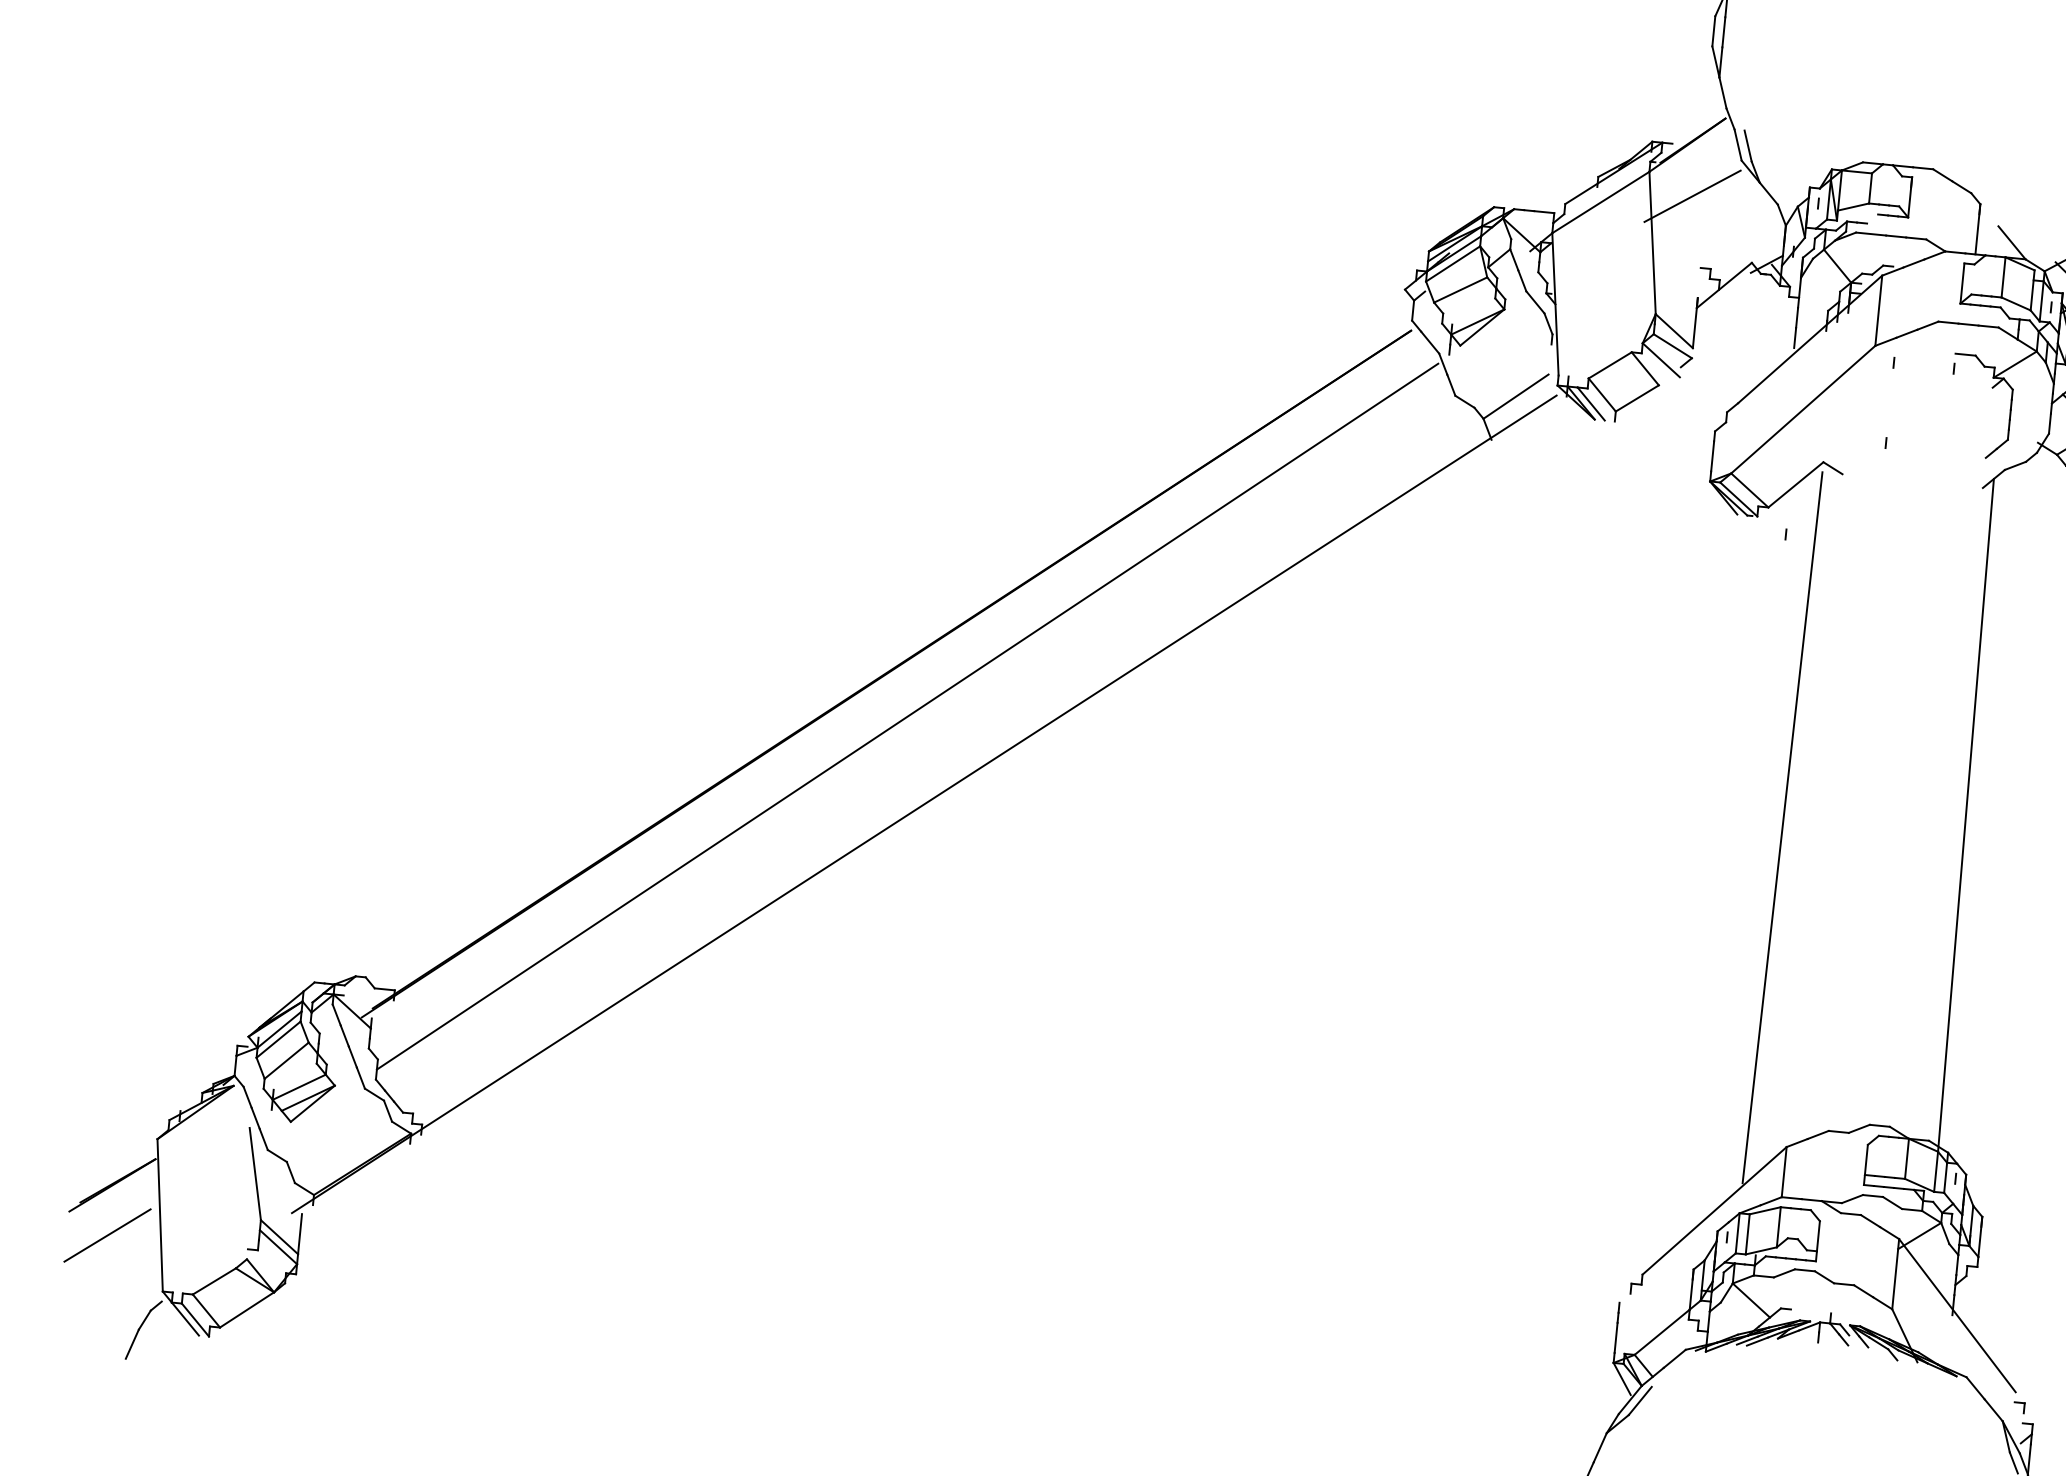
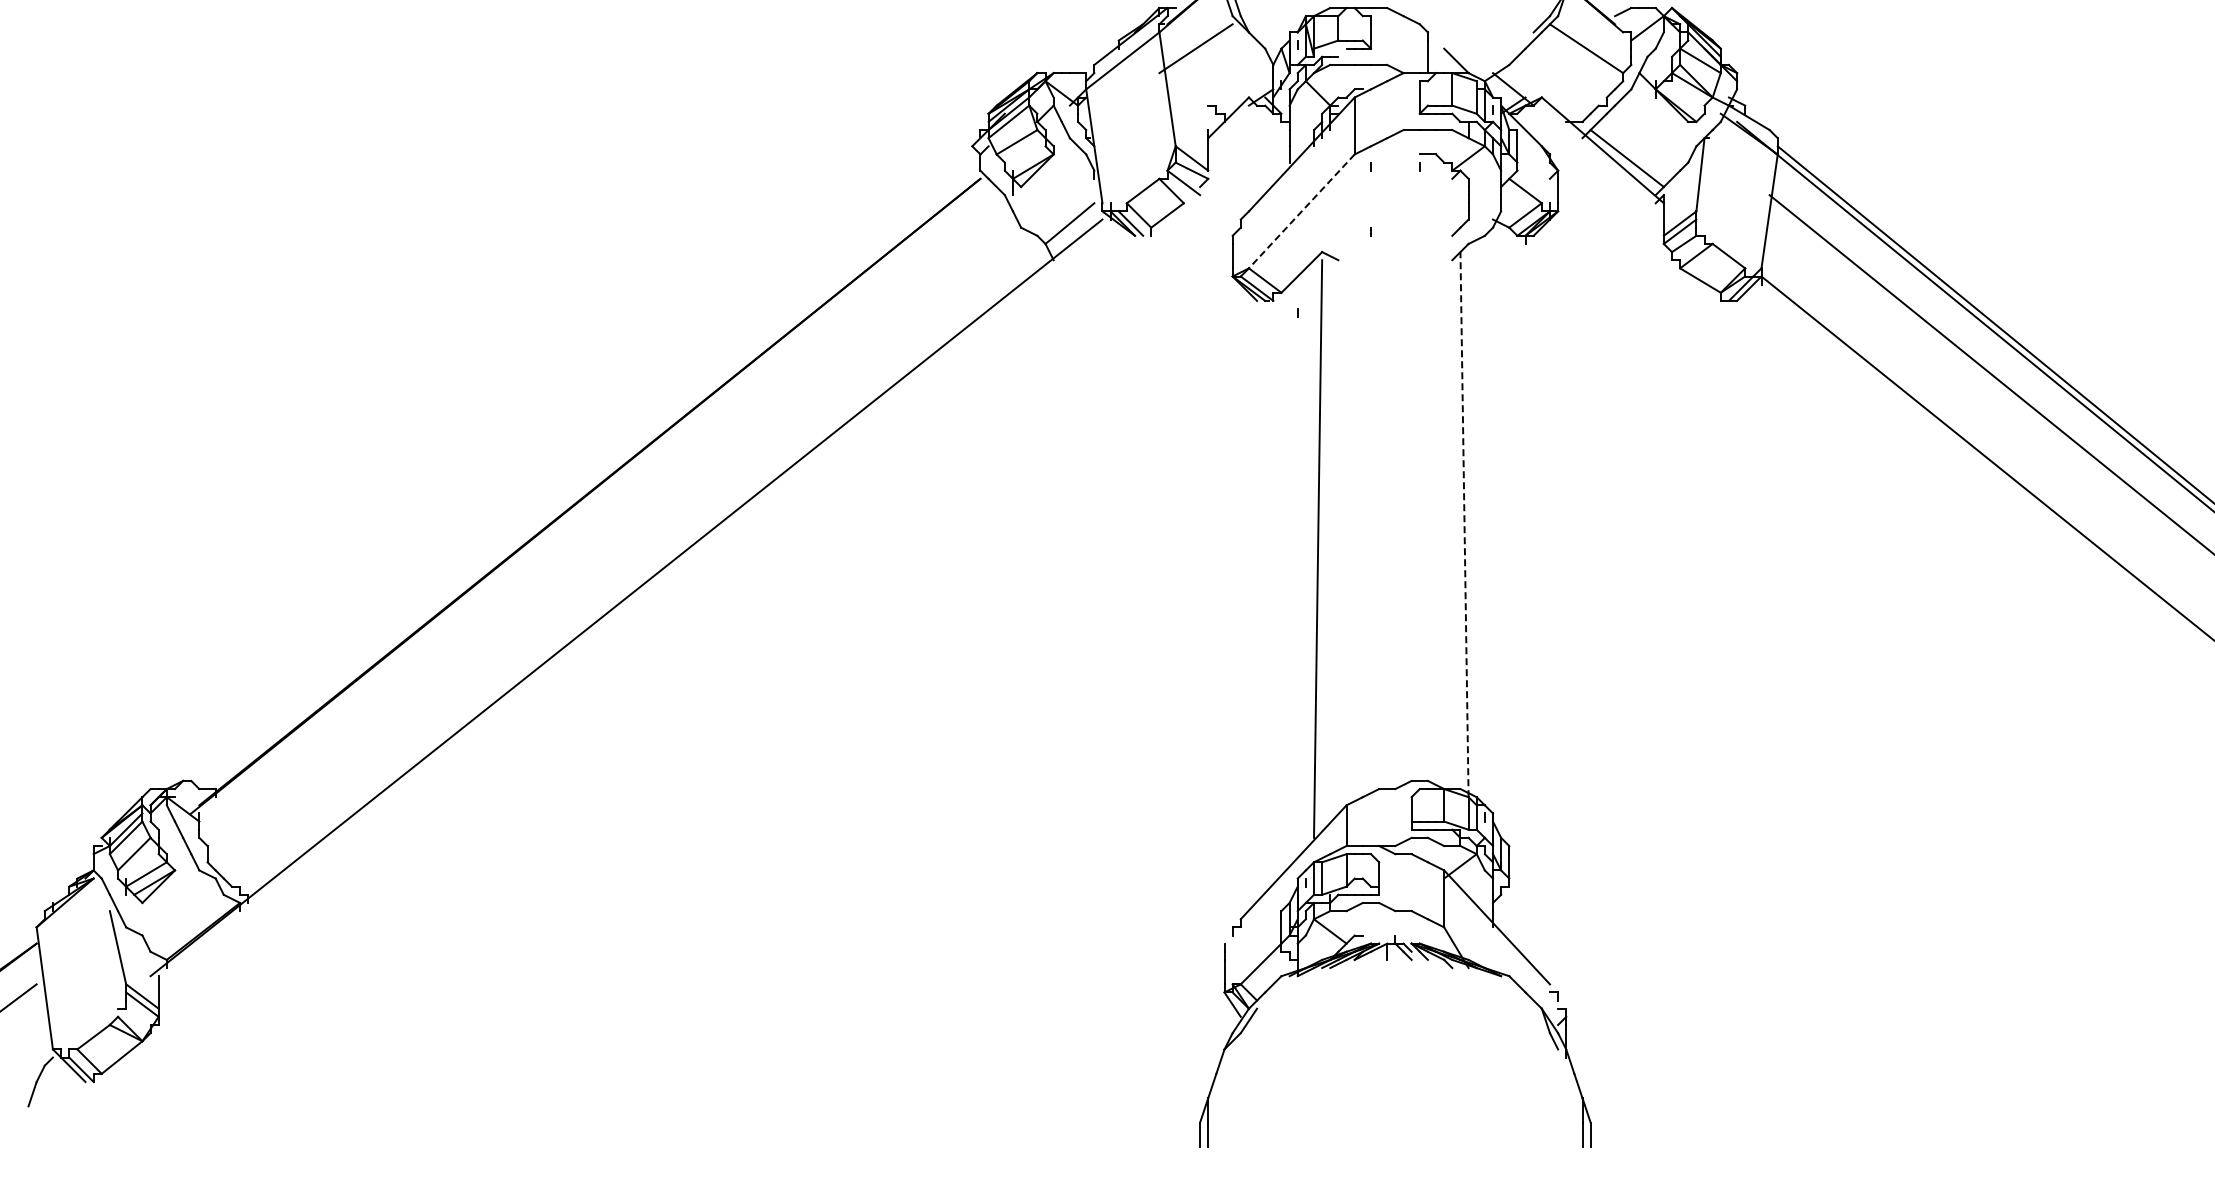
line: (1802, 409) -> (1301, 211), solid -> dashed
line: (906, 716) -> (605, 528), removed
line: (1965, 815) -> (1464, 524), solid -> dashed

